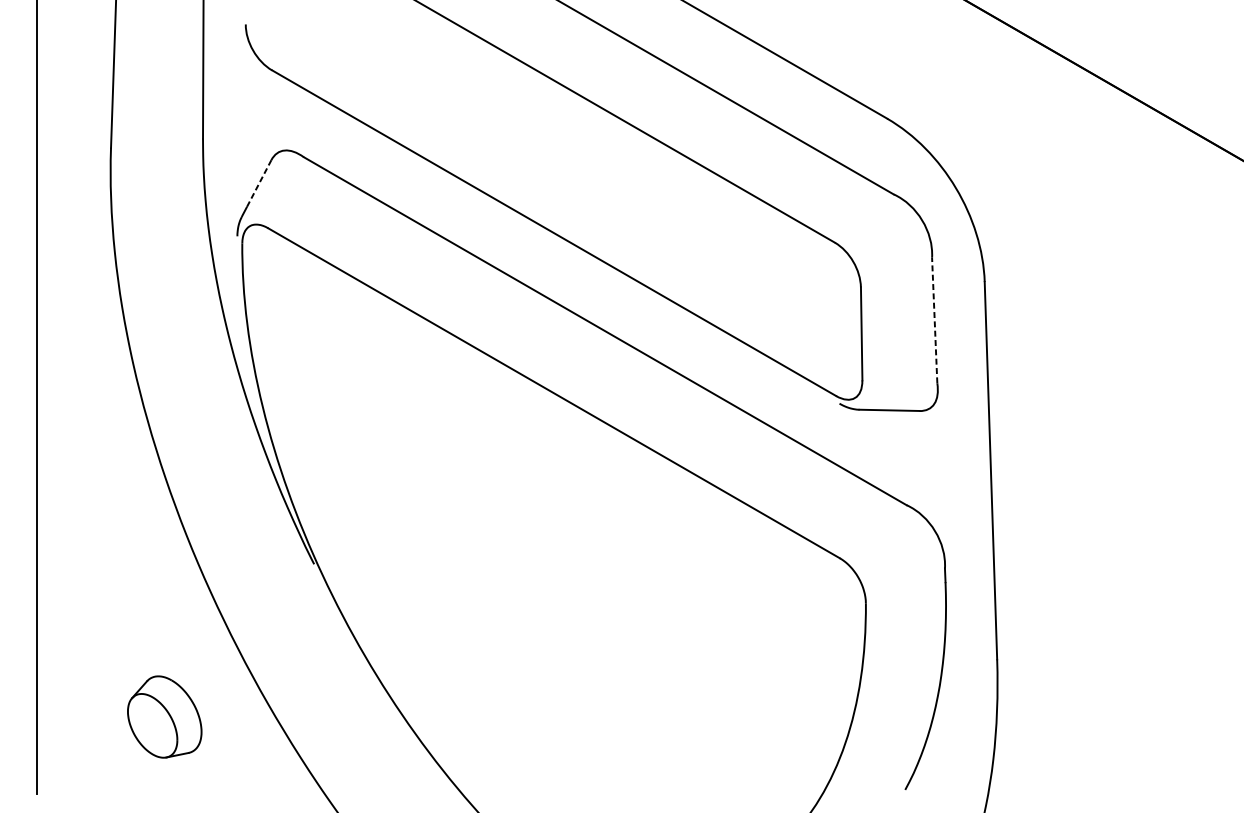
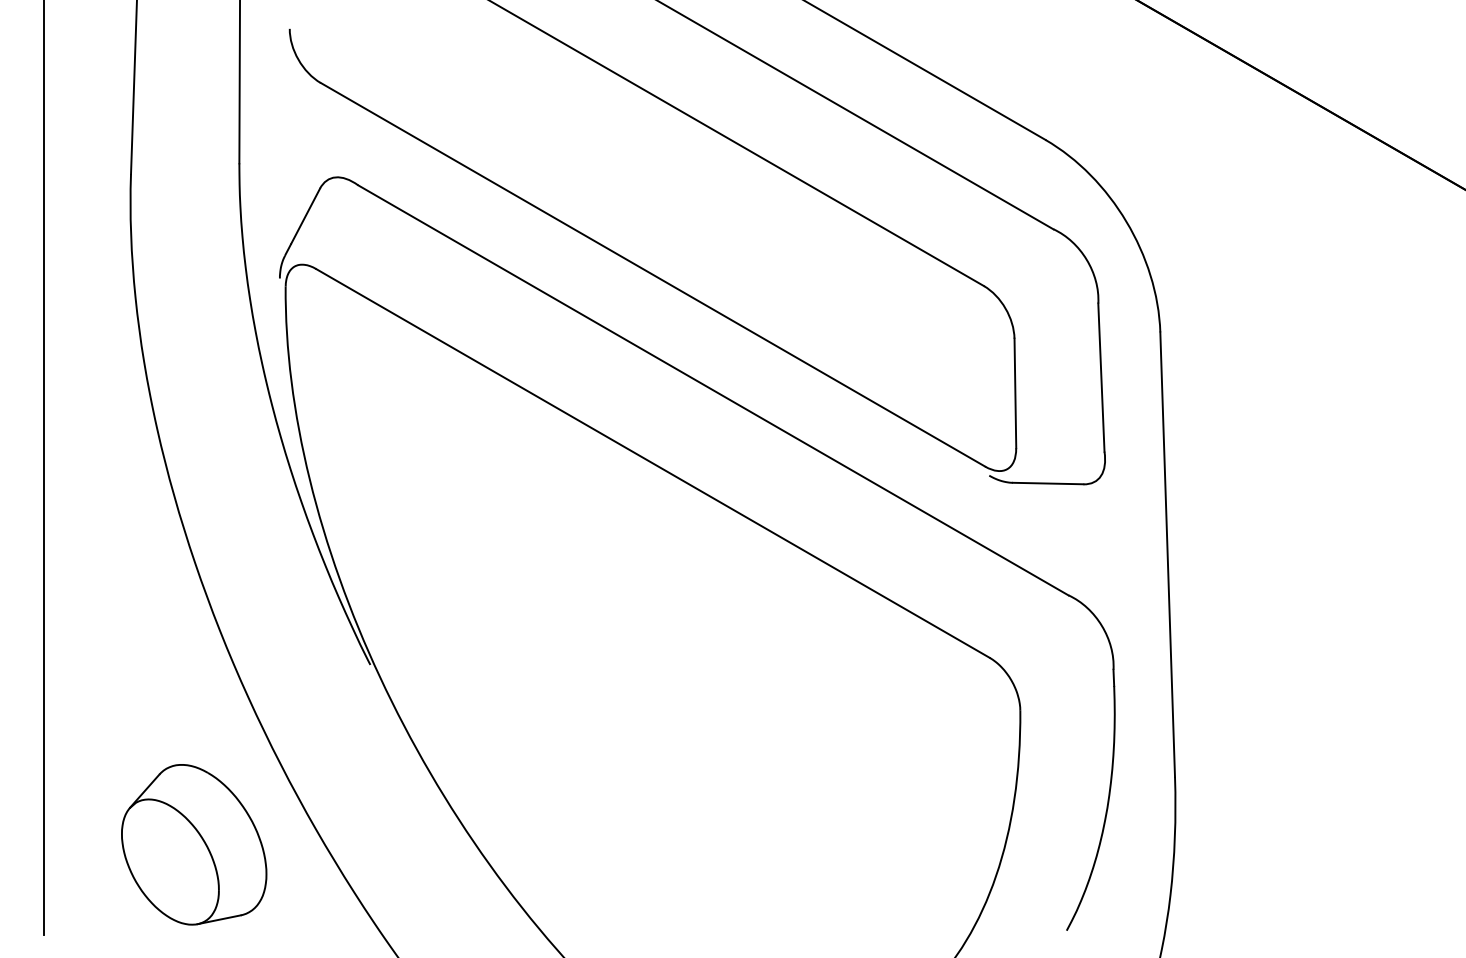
line: (259, 183) -> (305, 216), dashed -> solid
line: (934, 320) -> (1101, 377), dashed -> solid
part: (164, 716) -> (194, 844), size x1.67

